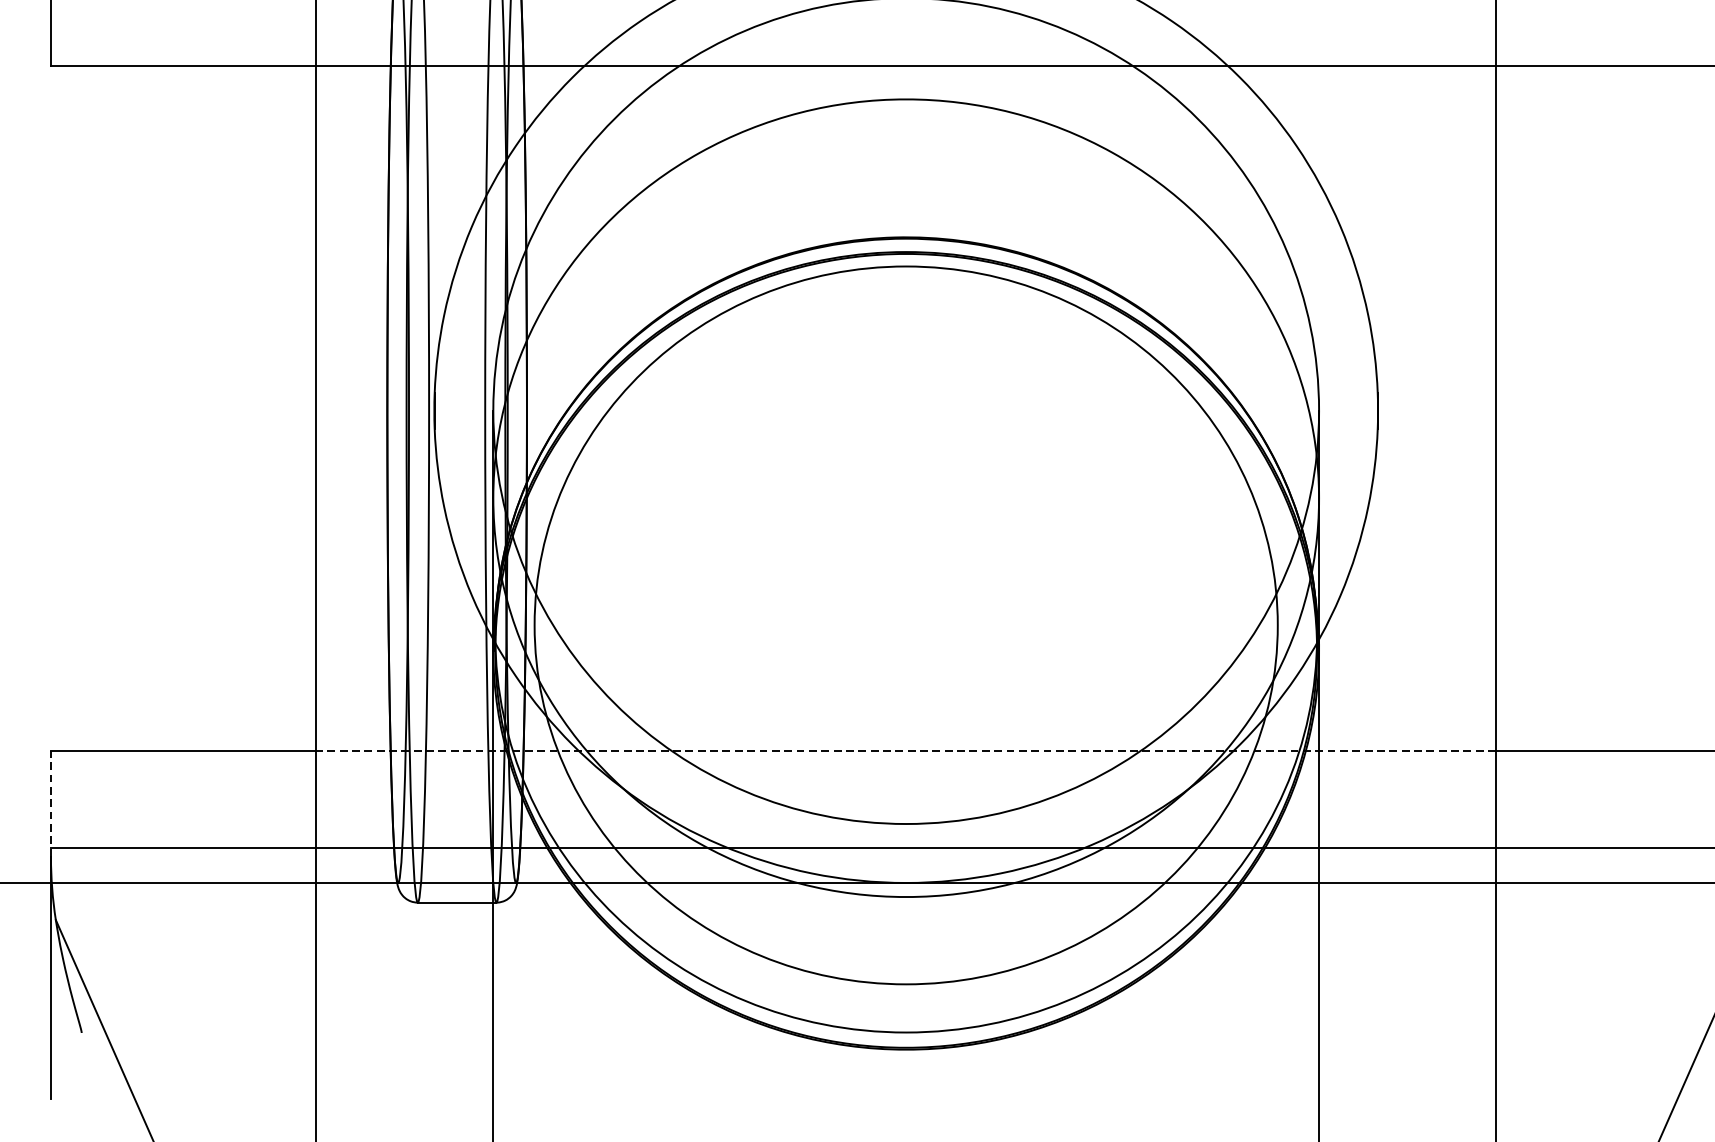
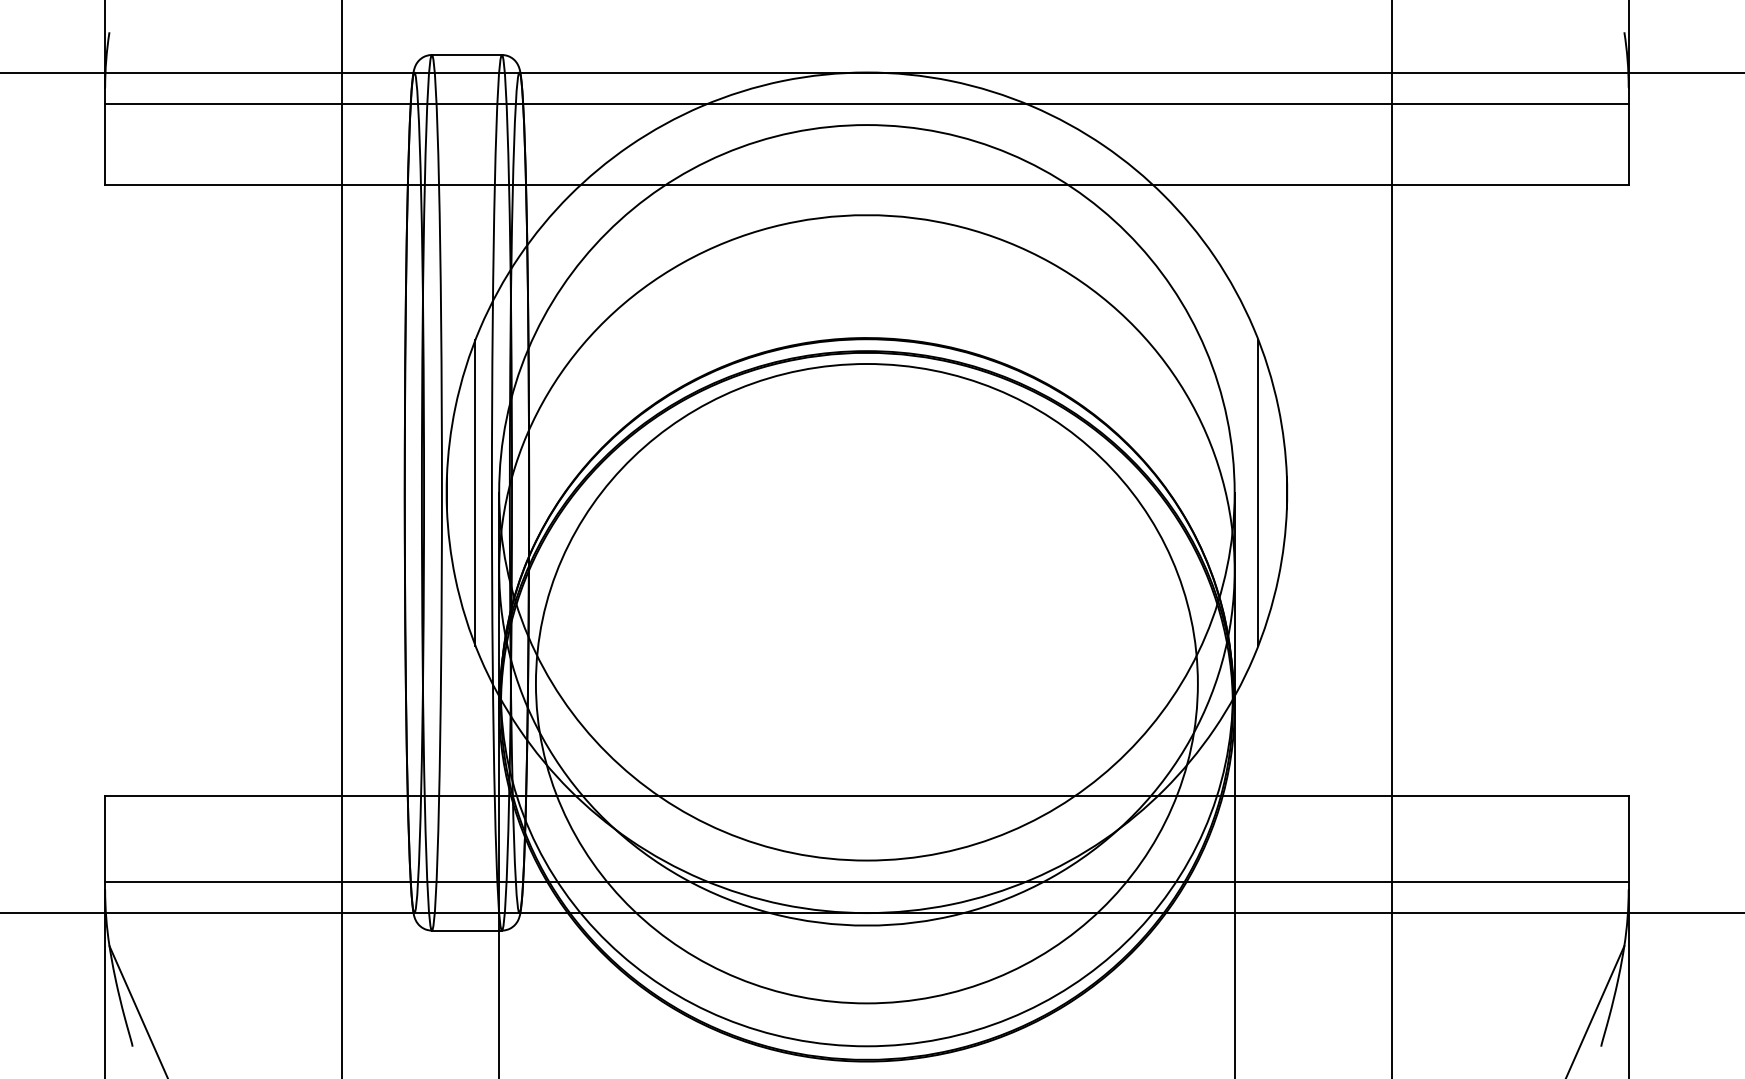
line: (466, 410) -> (475, 492), added
line: (1345, 410) -> (1258, 492), added
line: (905, 750) -> (866, 795), dashed -> solid
line: (51, 803) -> (105, 842), dashed -> solid

